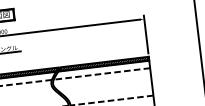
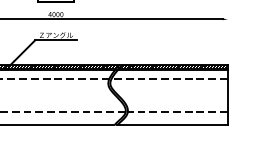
line: (145, 34) -> (227, 37), removed

